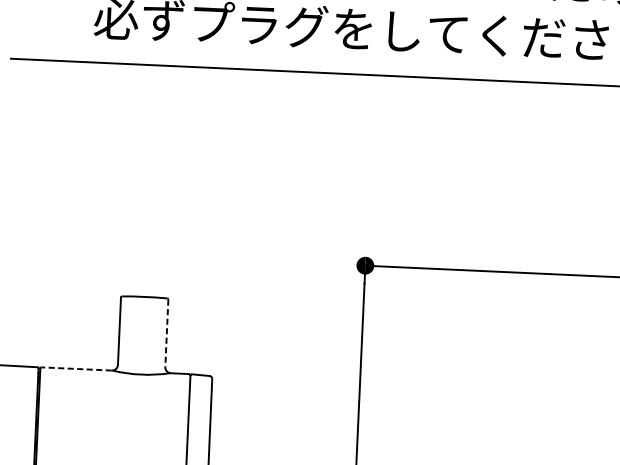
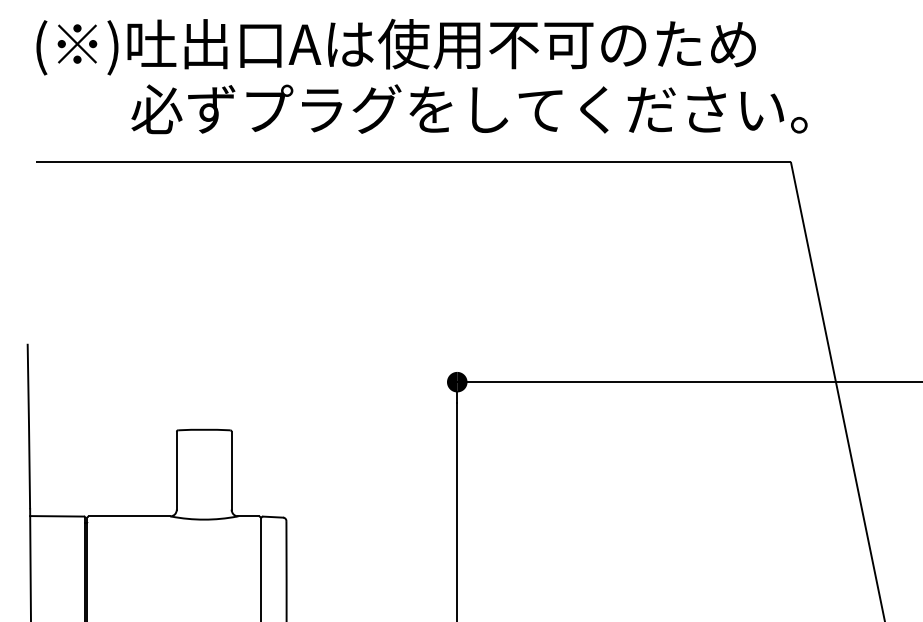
line: (166, 333) -> (231, 470), dashed -> solid
line: (76, 368) -> (129, 516), dashed -> solid

